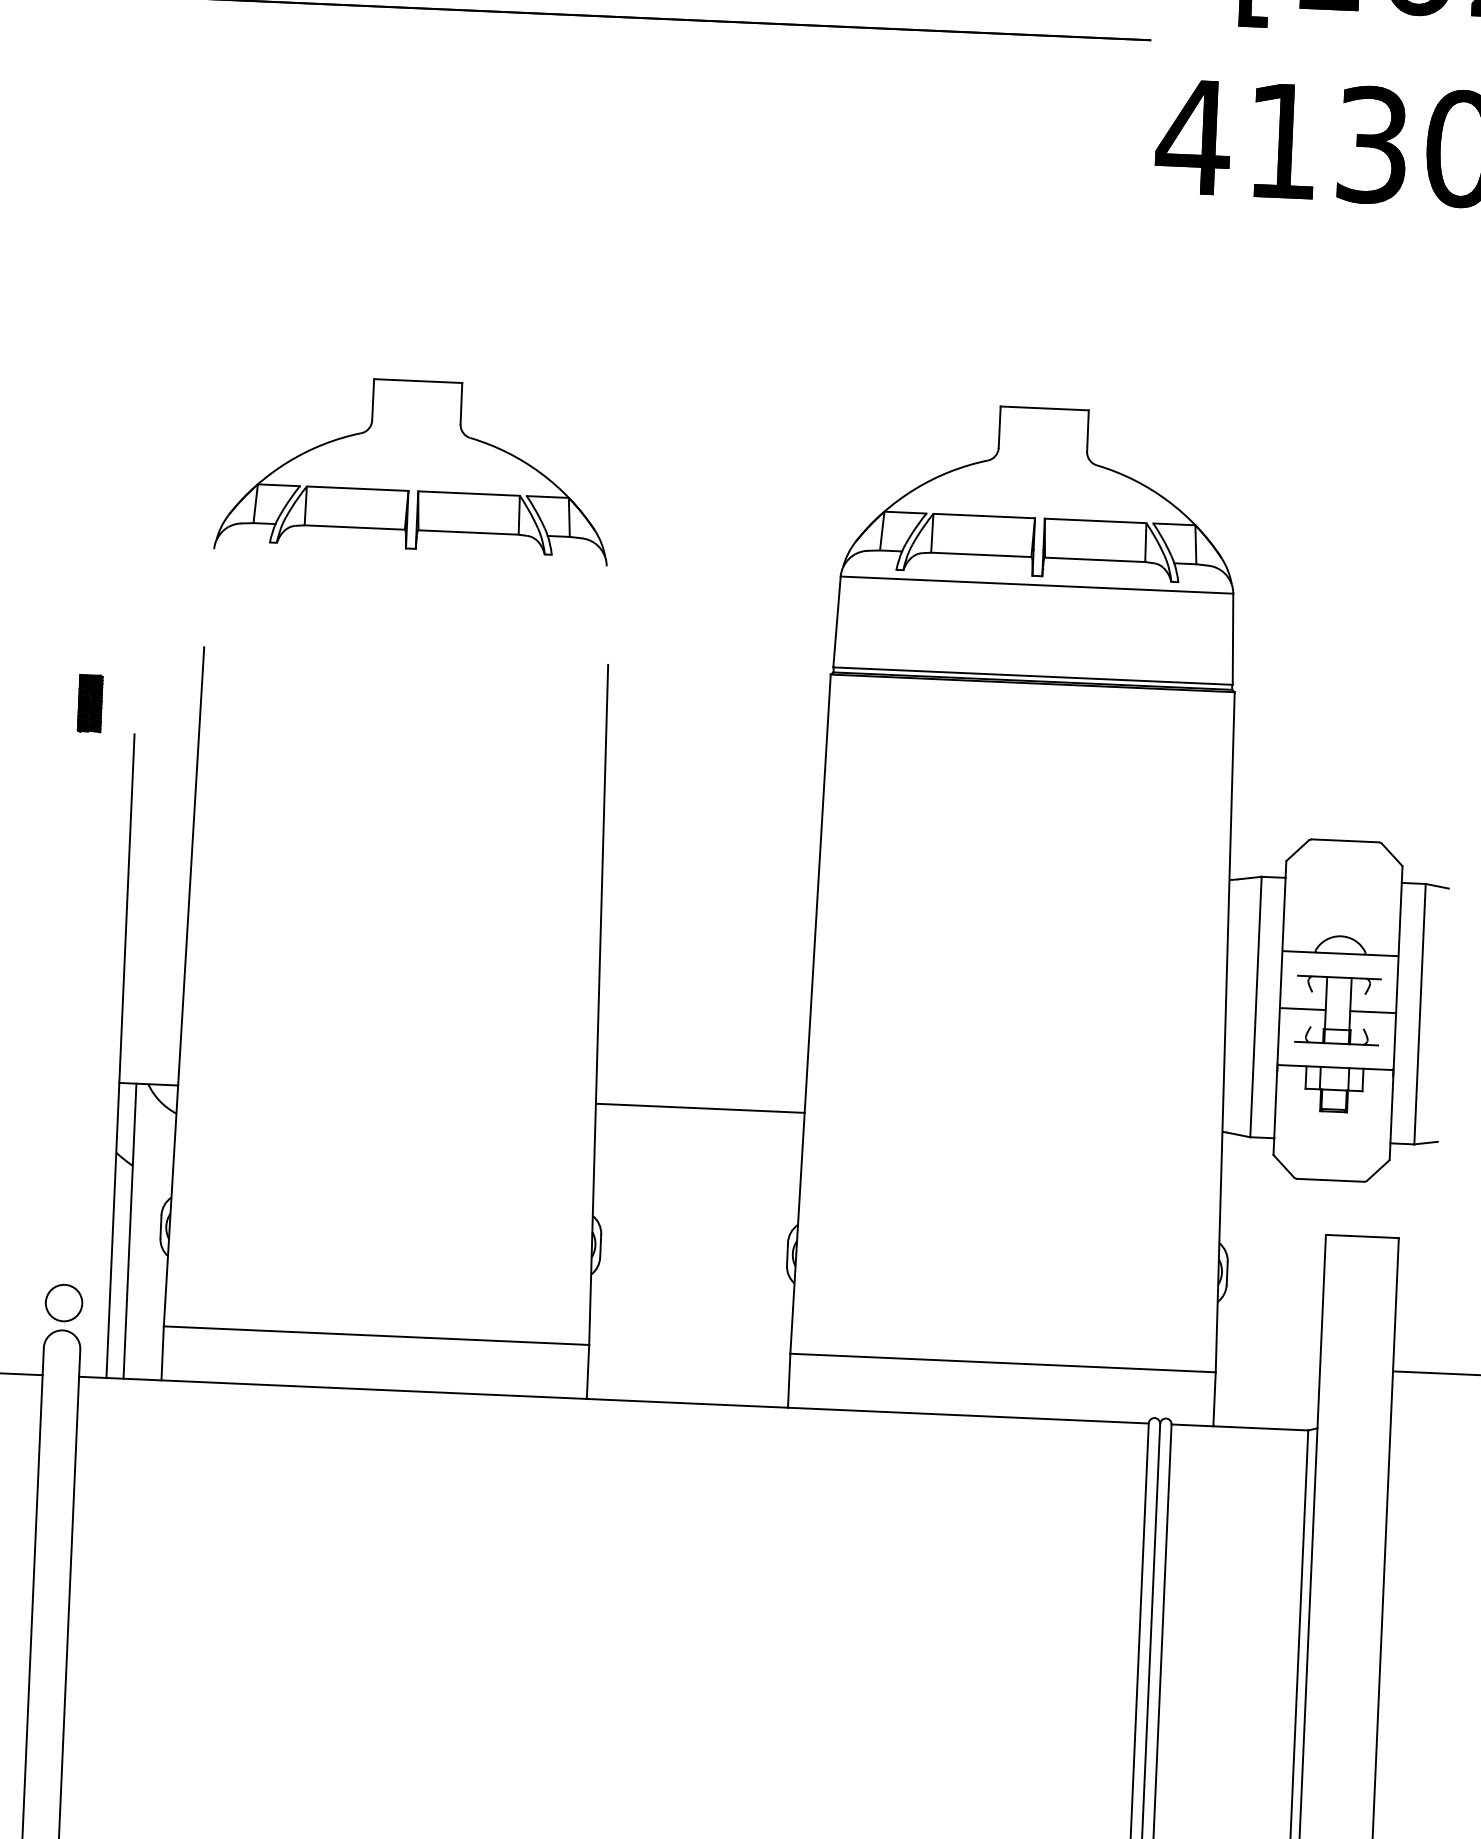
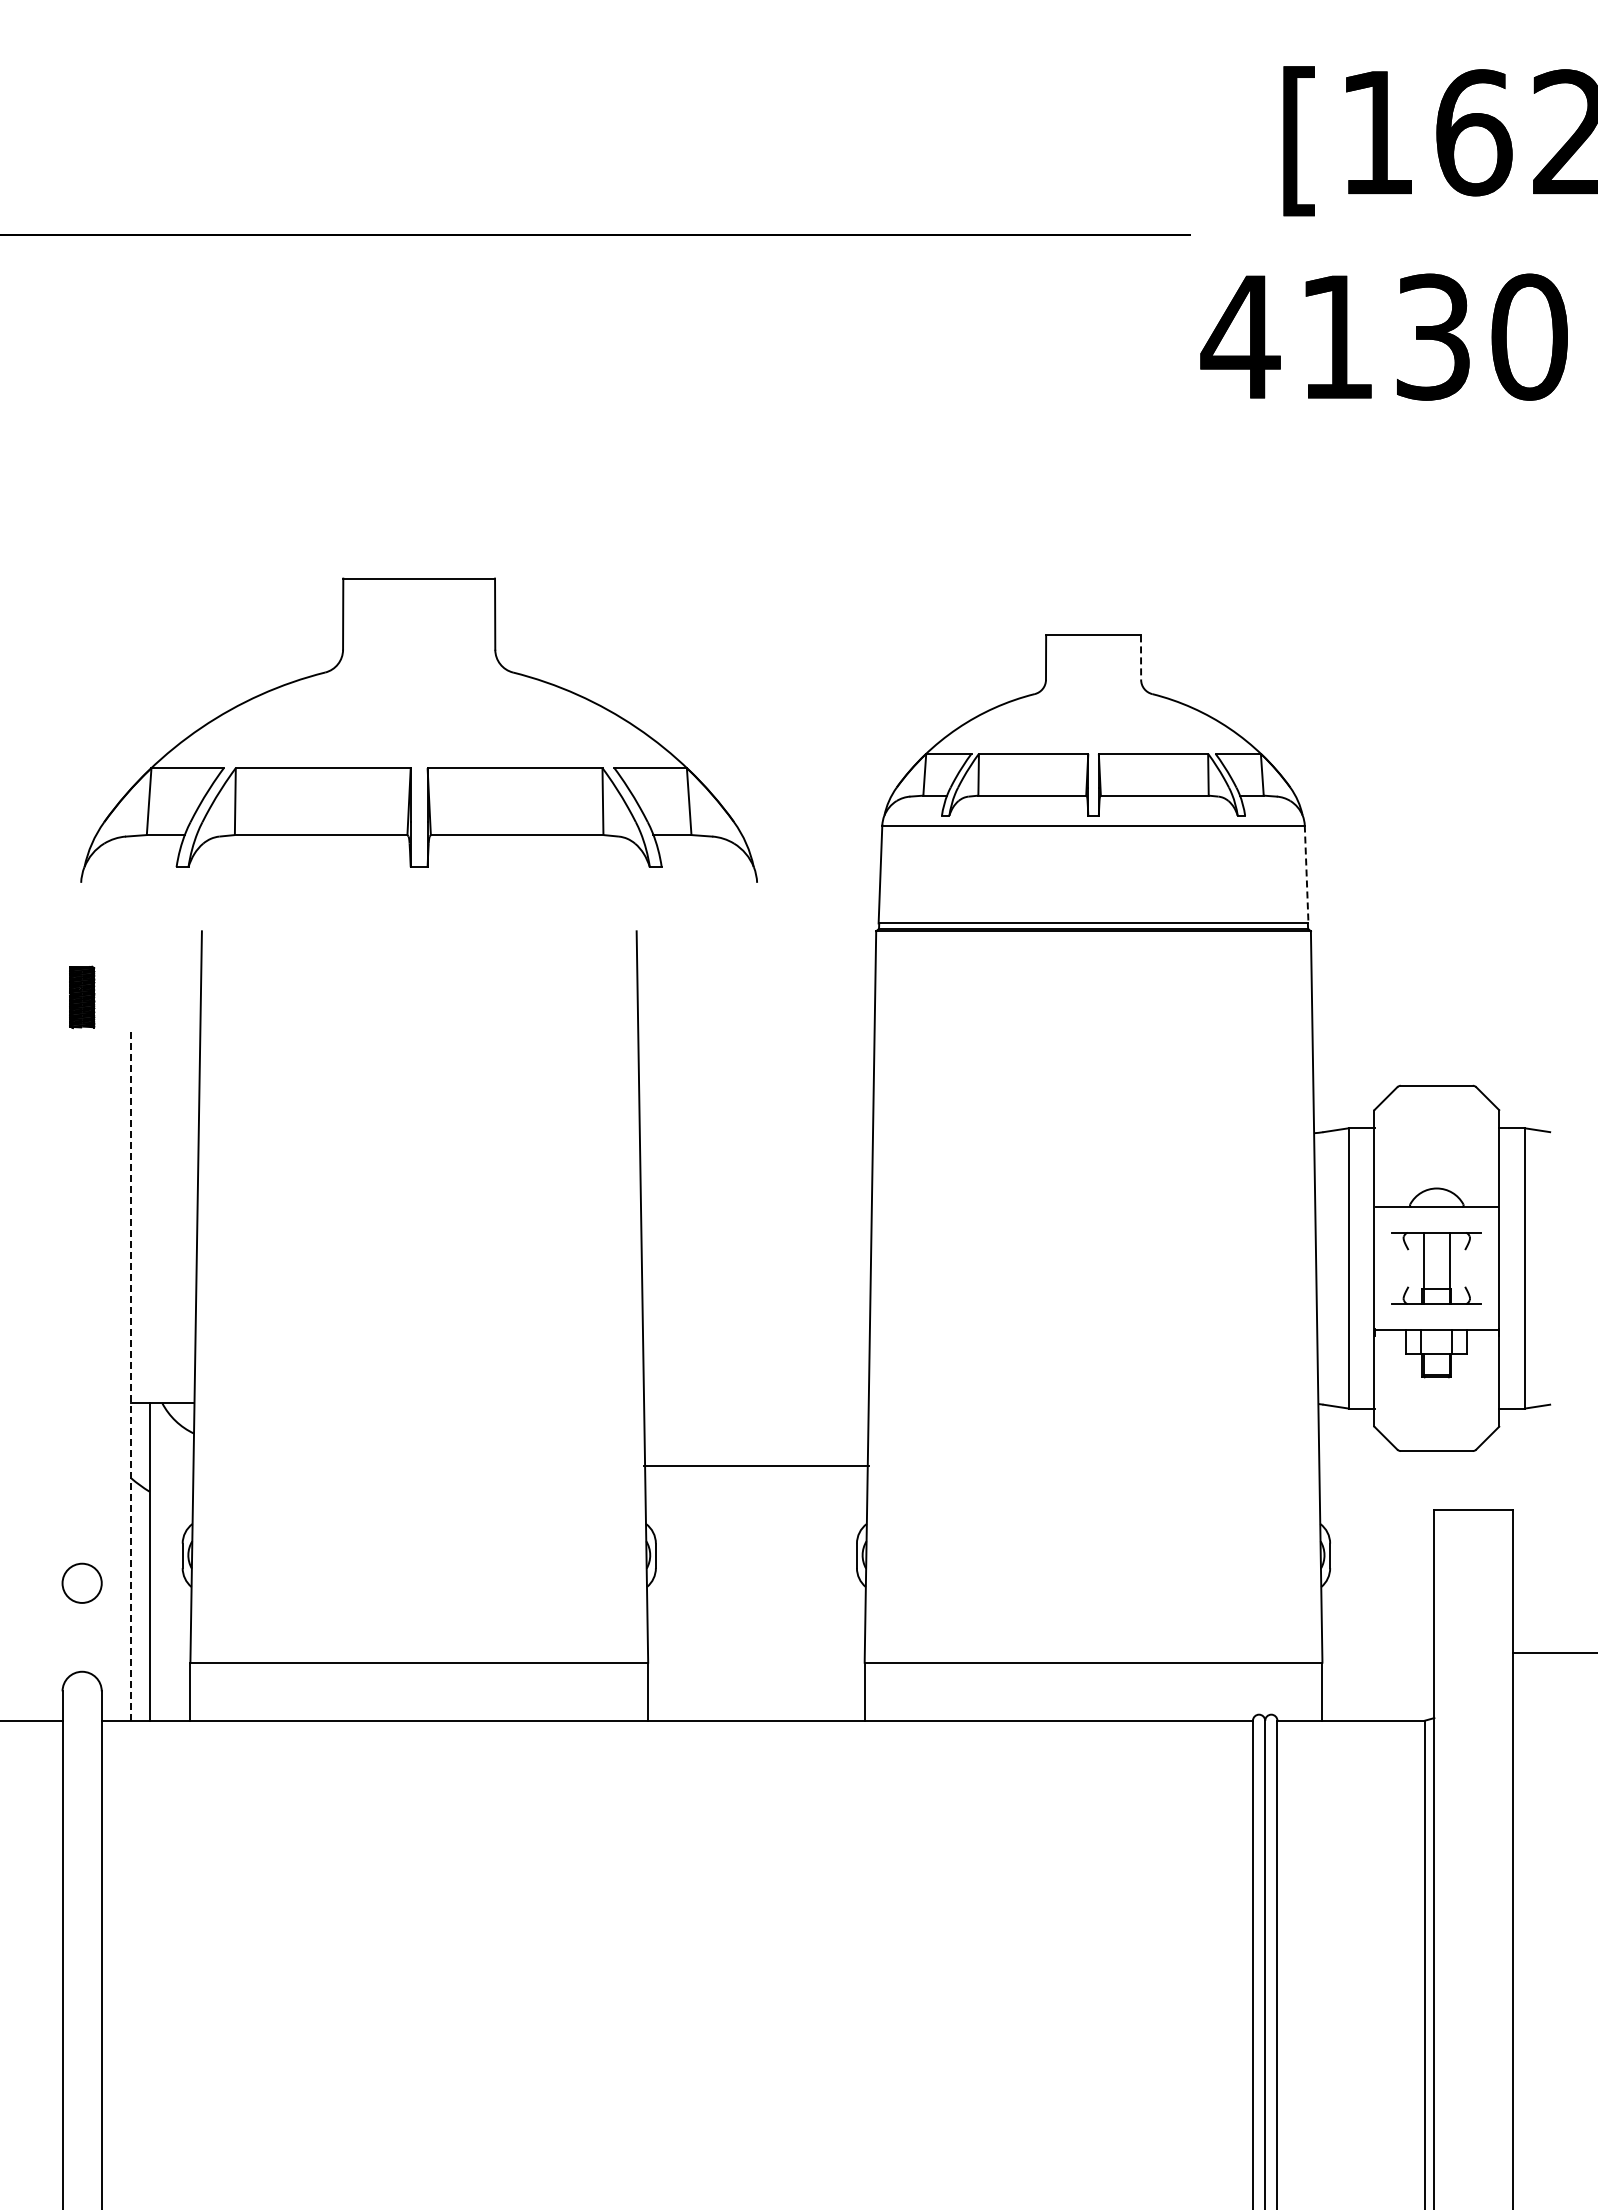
line: (1088, 431) -> (1141, 658), solid -> dashed
part: (414, 468) -> (419, 729), size x1.6
line: (1232, 639) -> (1306, 874), solid -> dashed
line: (1302, 1009) -> (1398, 1268), removed
line: (1373, 1012) -> (1474, 1268), removed
line: (120, 1055) -> (131, 1373), solid -> dashed
line: (700, 1108) -> (756, 1466), moved
circle: (63, 1302) -> (81, 1582), moved

